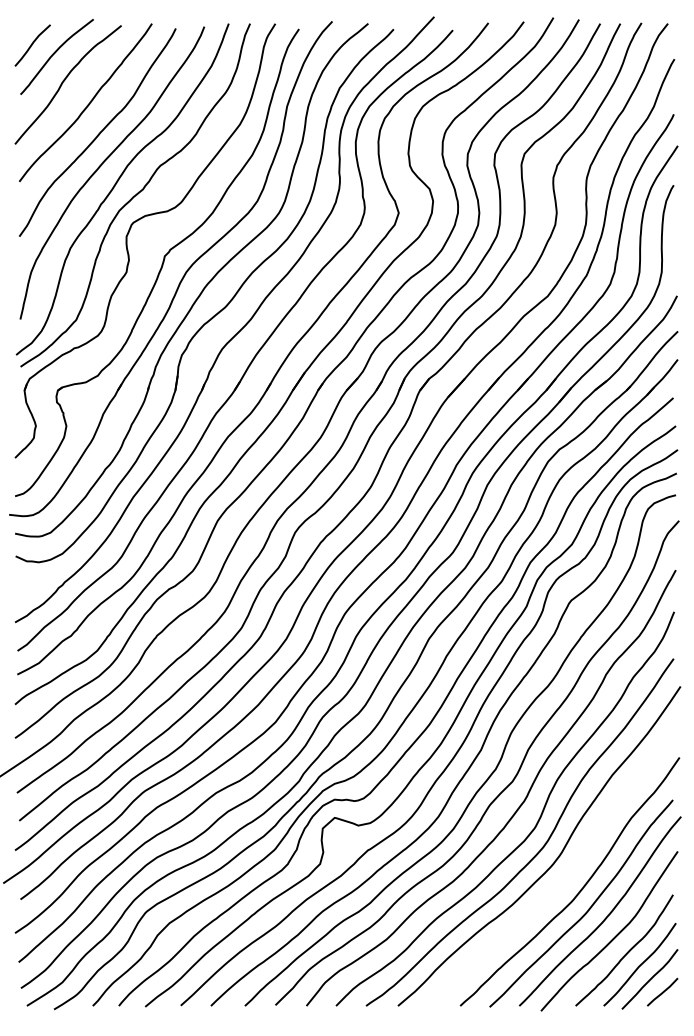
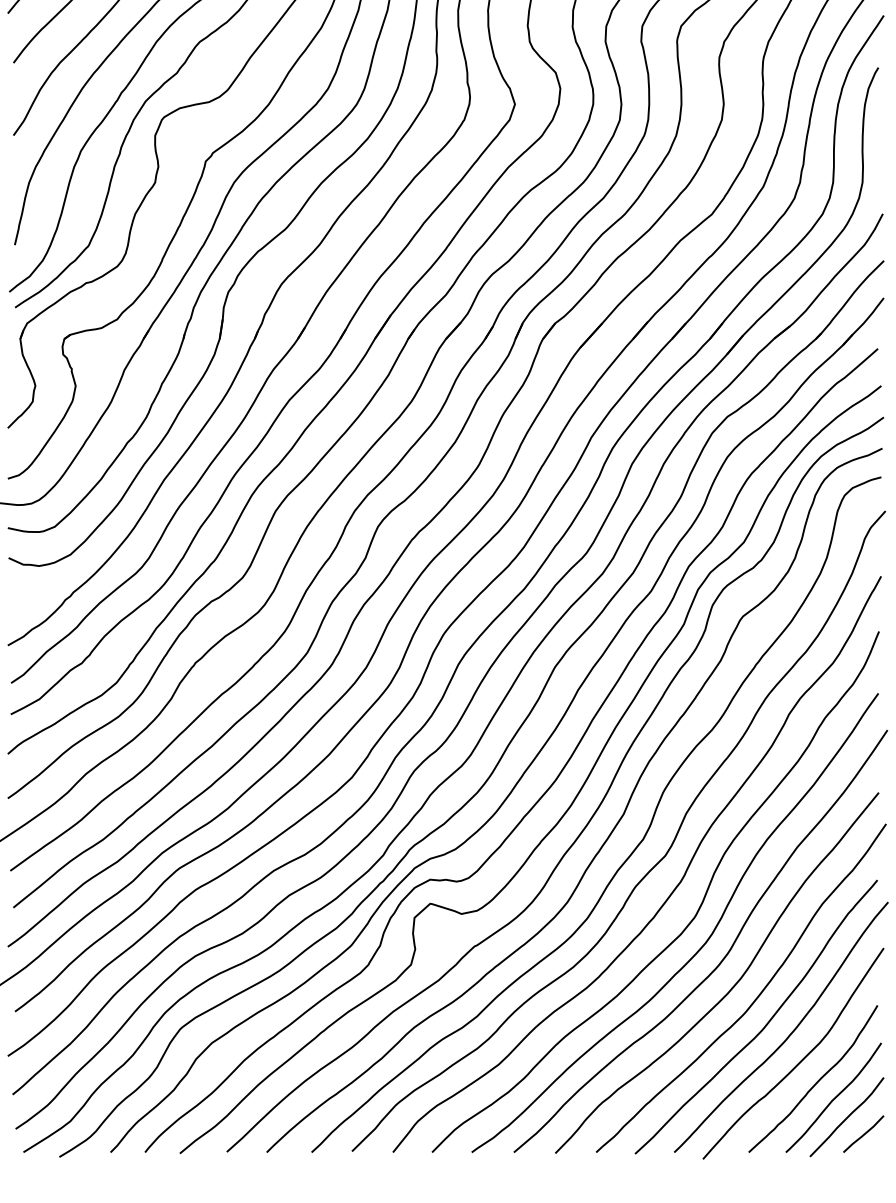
curve: (564, 878) -> (734, 983), added

